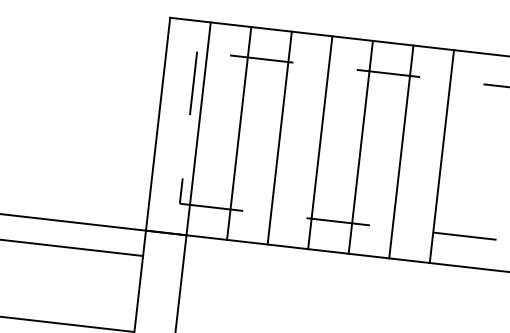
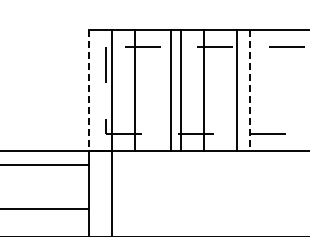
line: (157, 125) -> (88, 91), solid -> dashed
line: (279, 138) -> (170, 90), moved
line: (400, 151) -> (236, 90), moved
line: (441, 158) -> (249, 91), solid -> dashed

